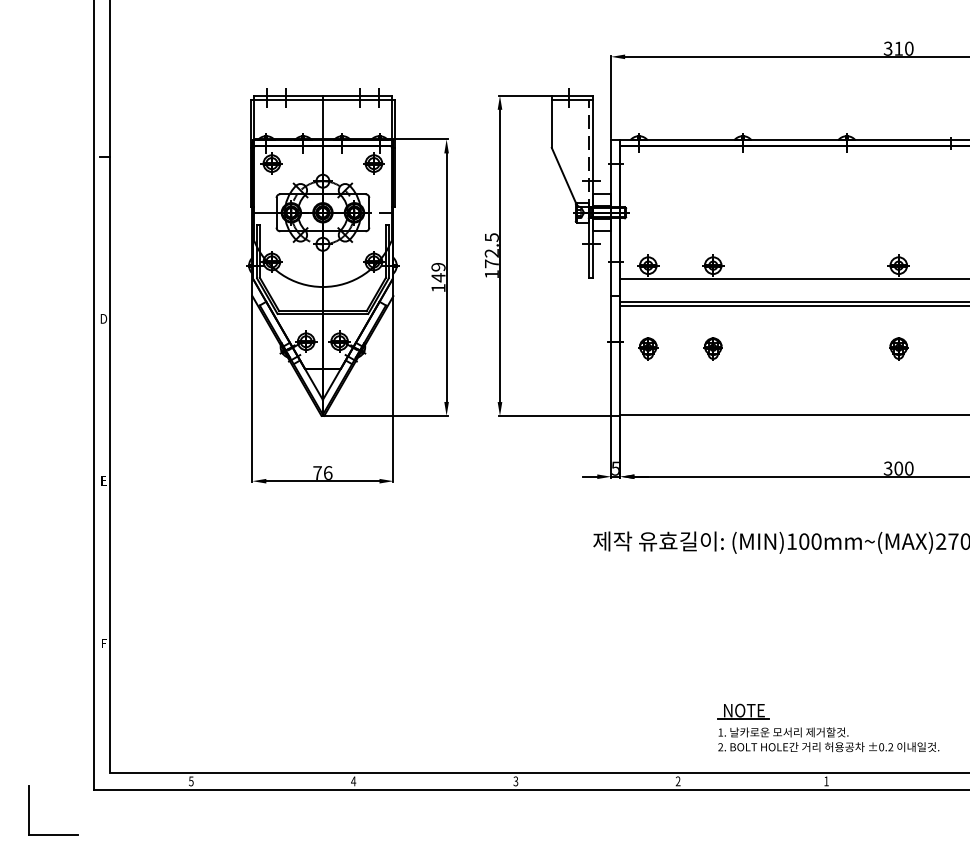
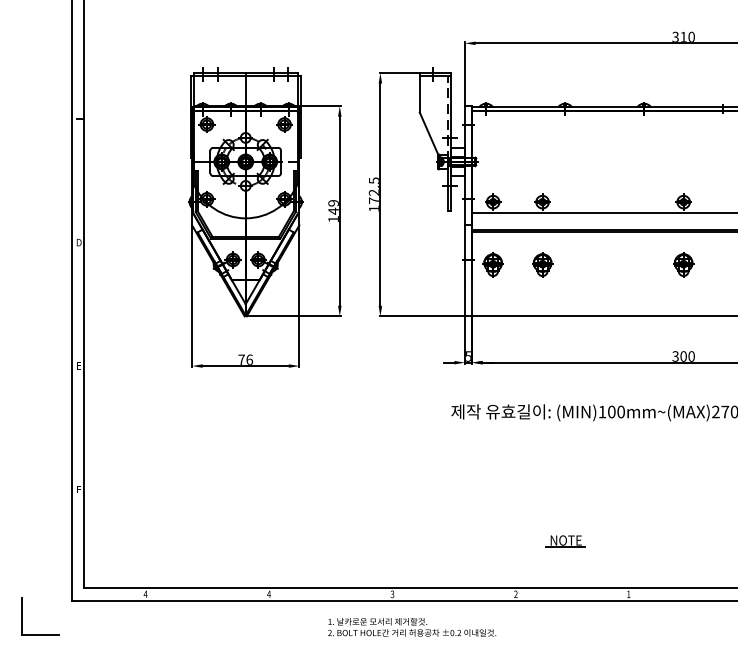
part: (648, 348) -> (493, 265), size x1.4
part: (712, 348) -> (542, 265), size x1.4
part: (898, 348) -> (683, 265), size x1.4
text: (828, 739) -> (411, 627), moved
text: (190, 781) -> (145, 594), 5 -> 4

